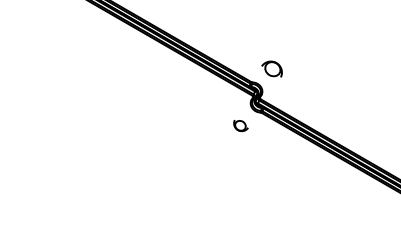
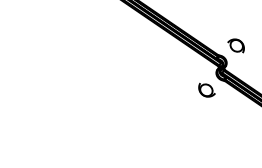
part: (240, 125) -> (206, 90), size x1.43

